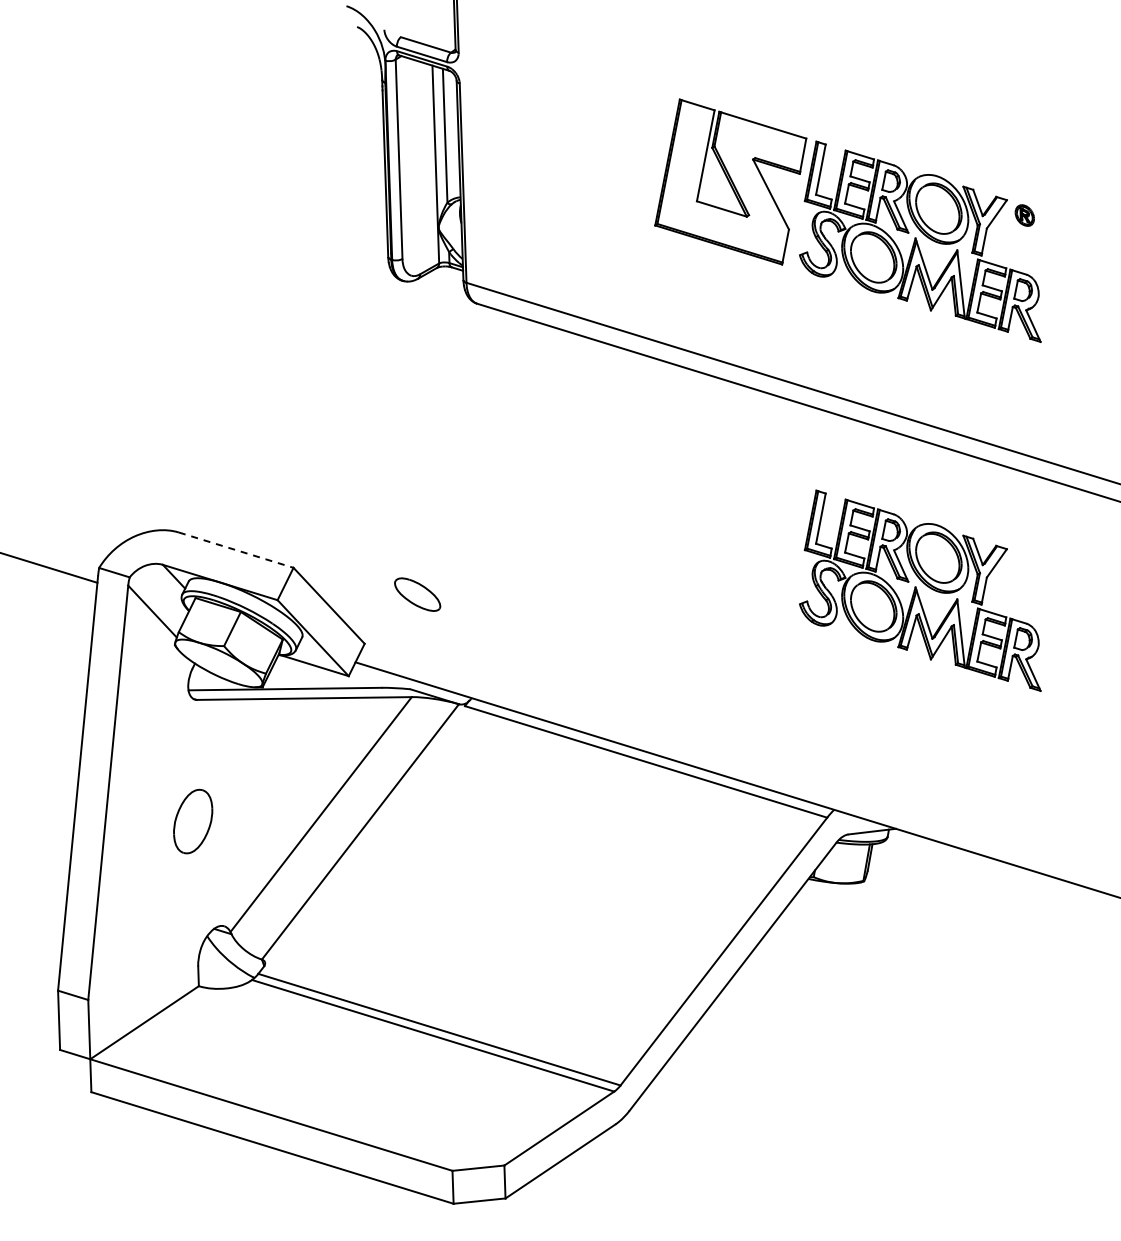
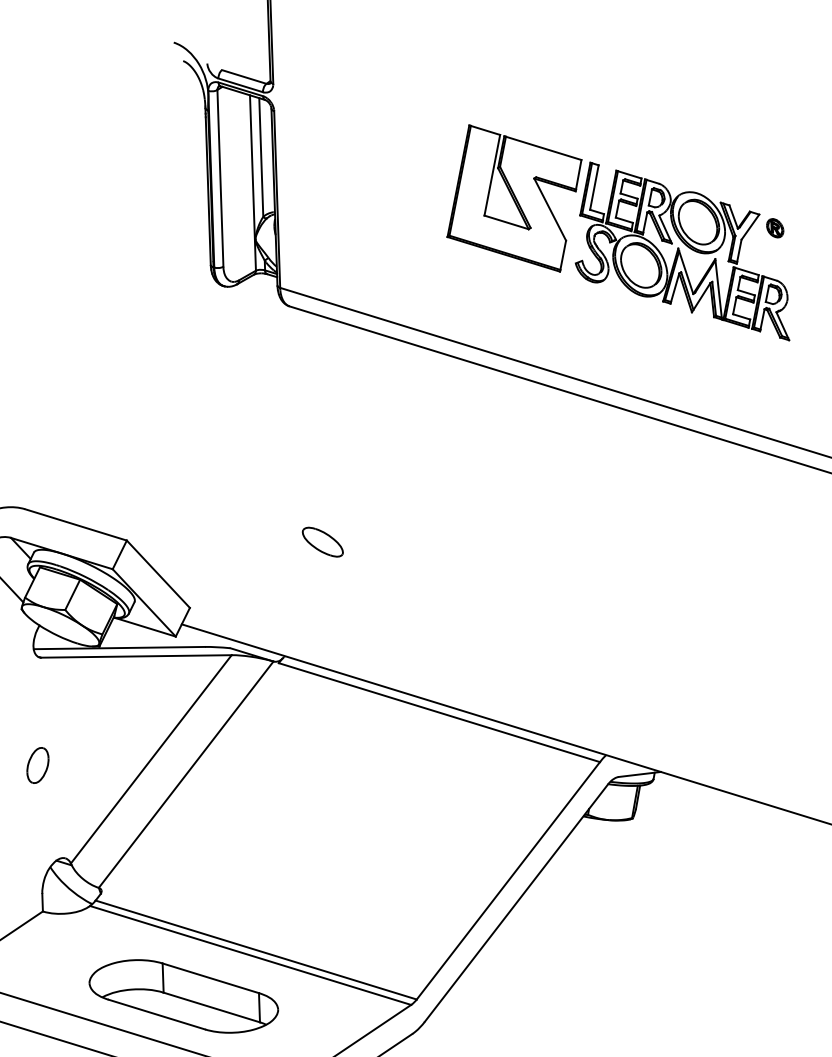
line: (236, 550) -> (76, 525), dashed -> solid
part: (920, 590) -> (682, 560), removed
part: (417, 594) -> (322, 542), moved
part: (193, 821) -> (38, 765), size x0.62
part: (357, 1081) -> (183, 995), added

